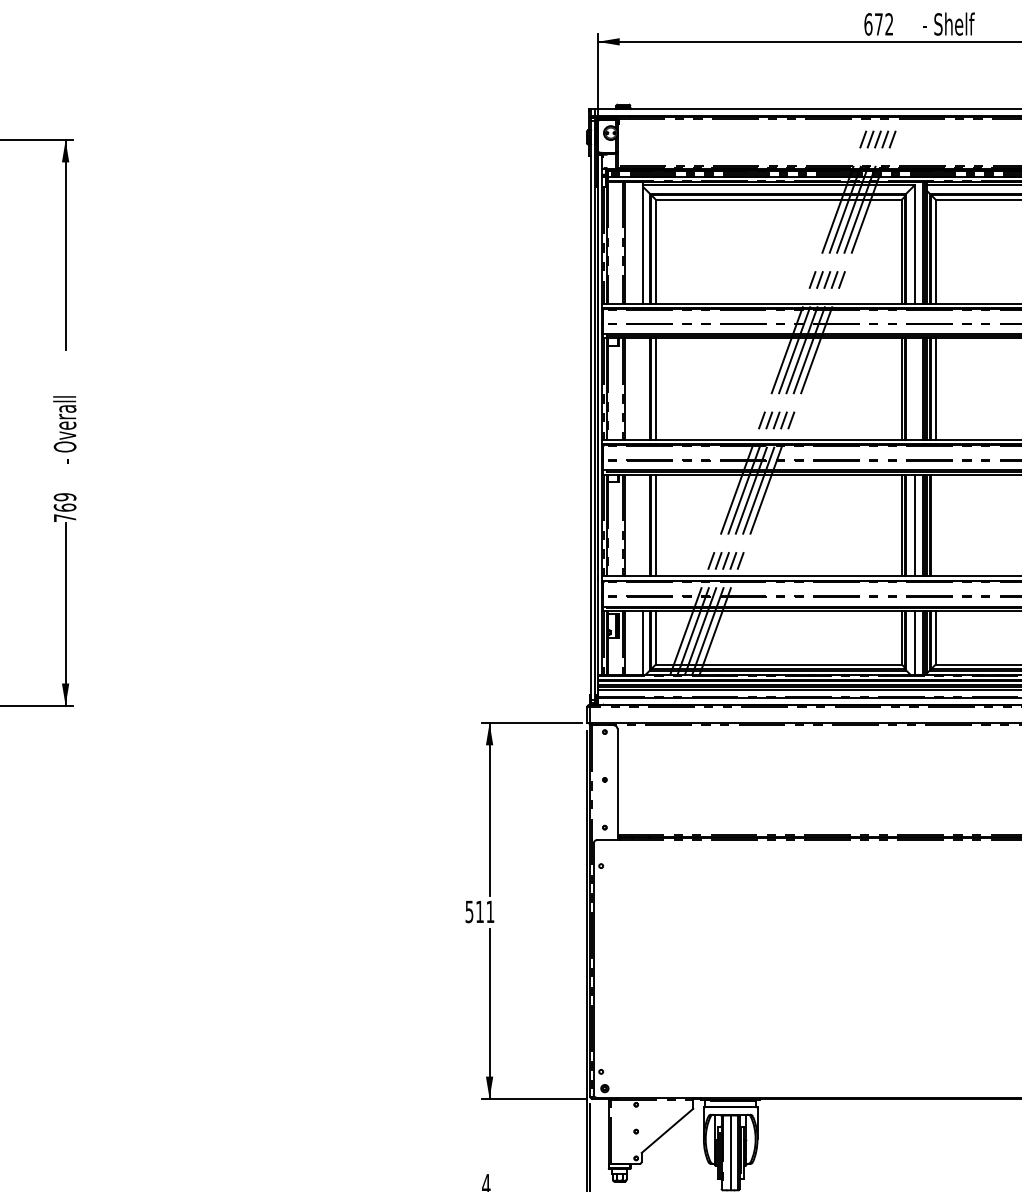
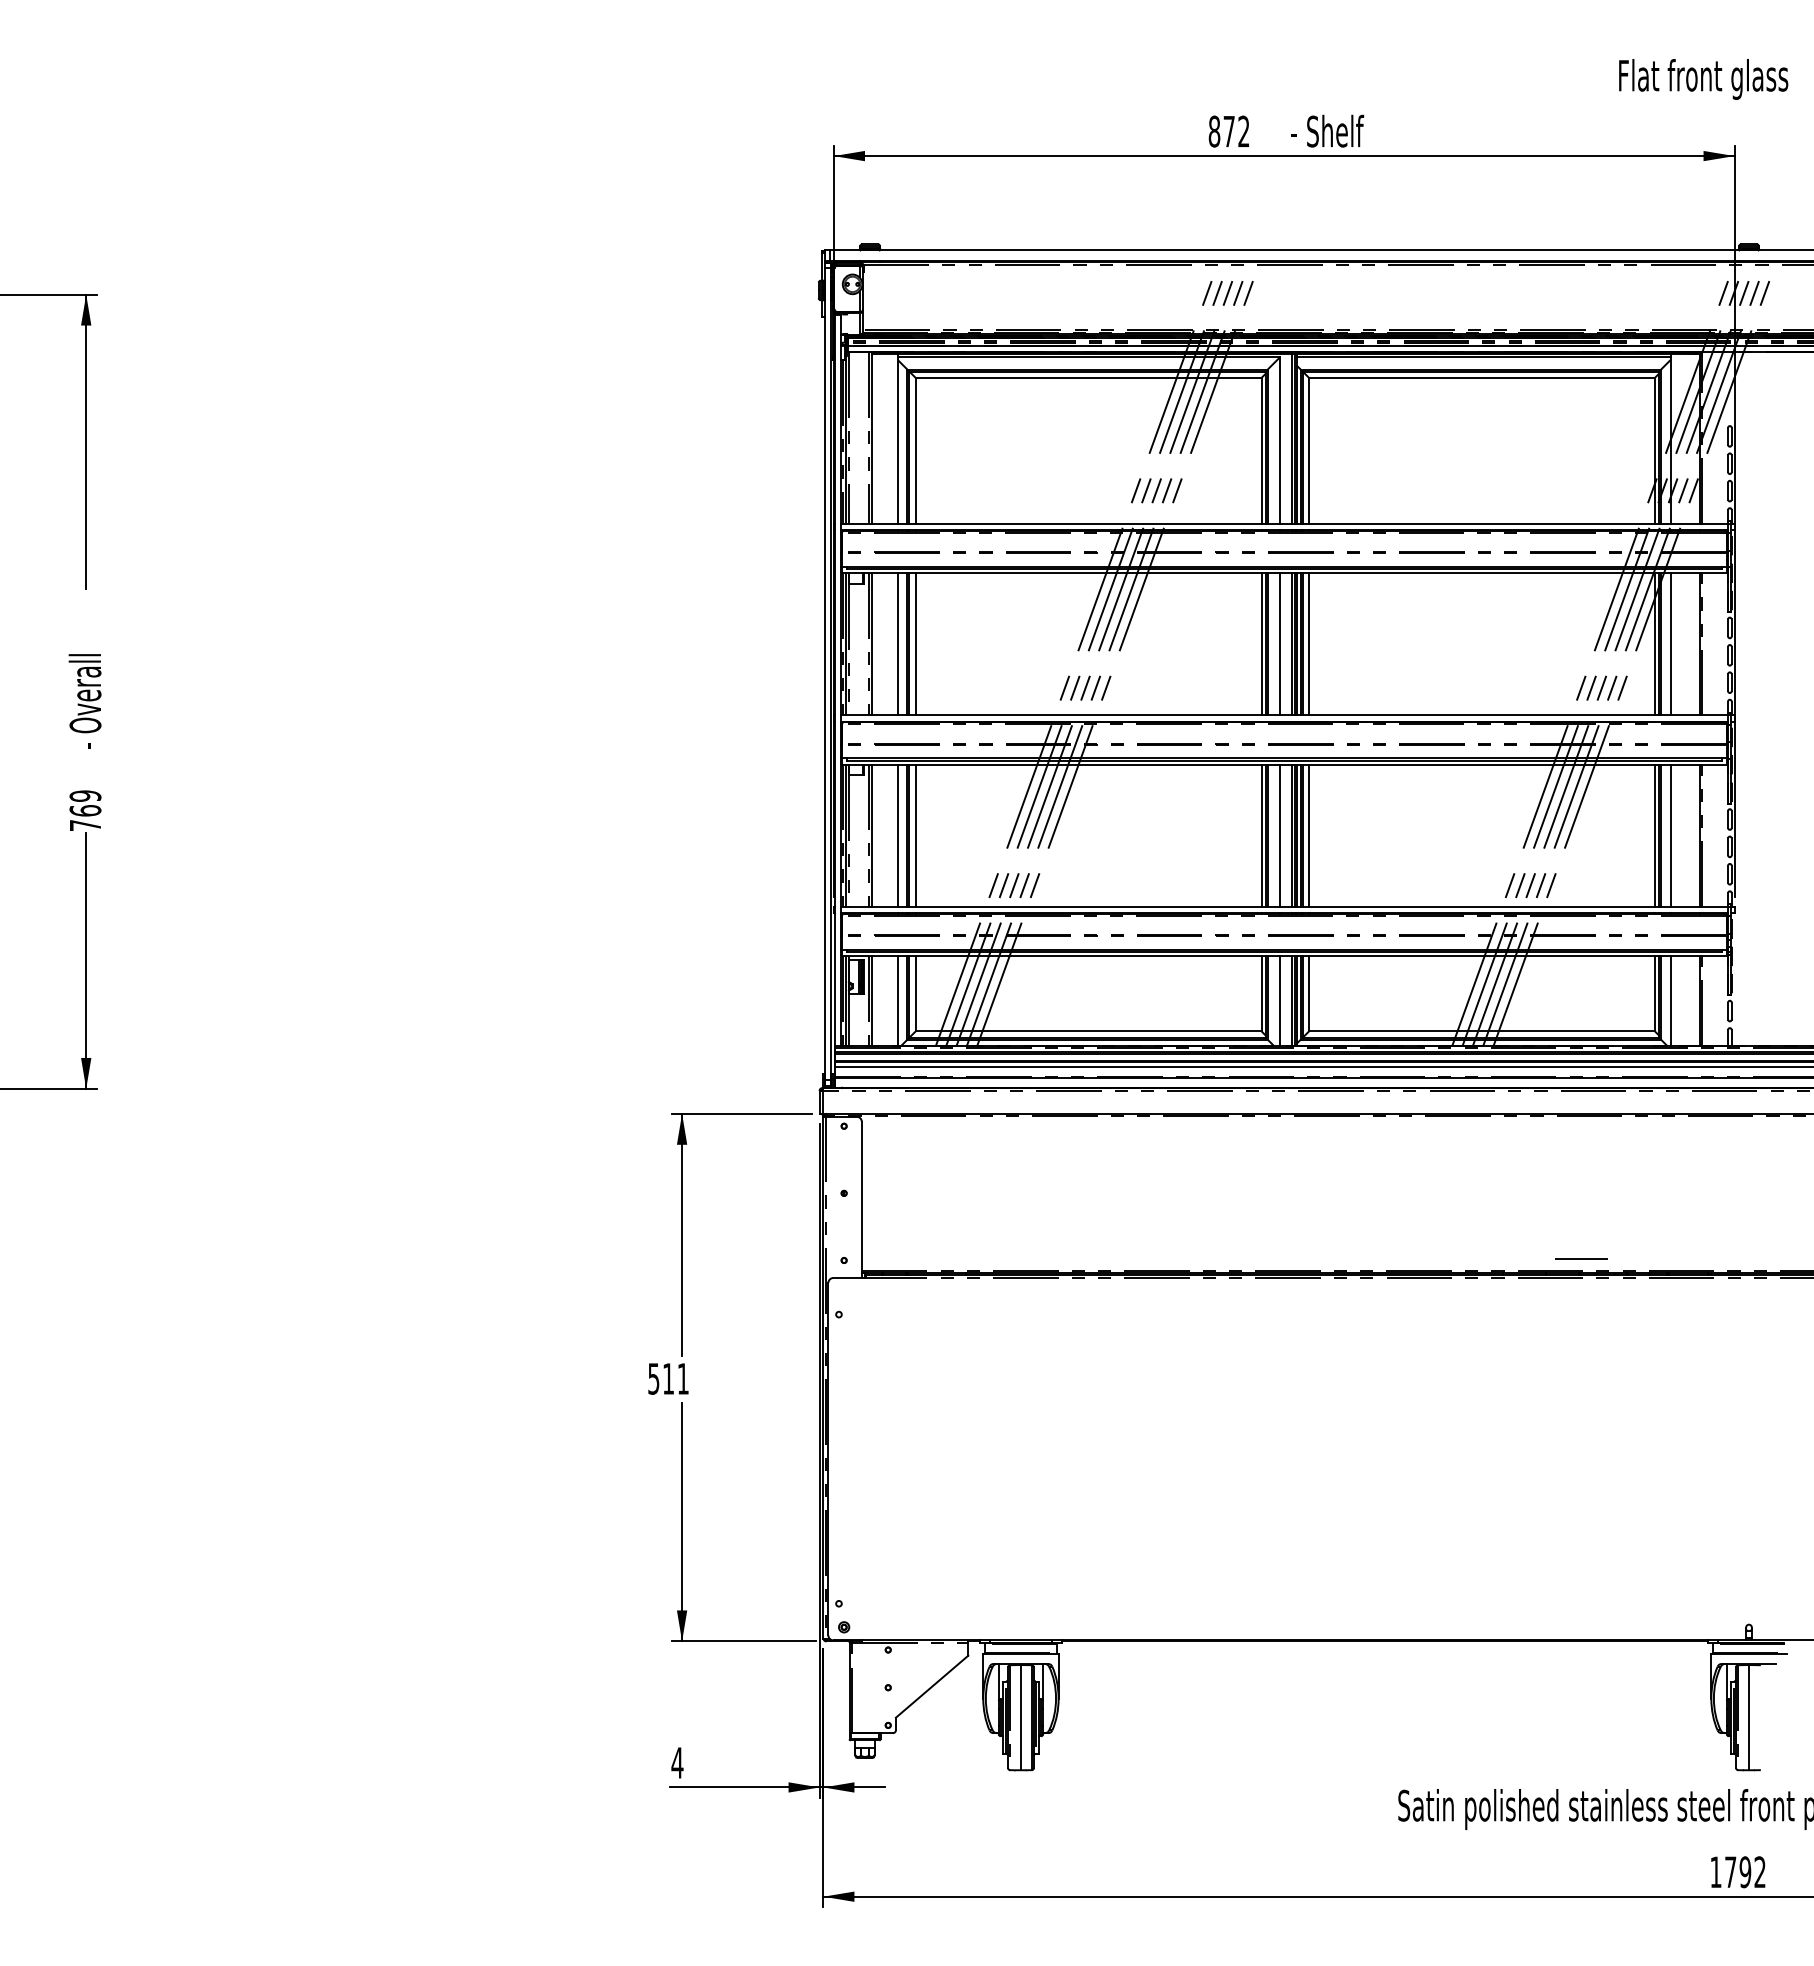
text: (868, 24) -> (1214, 131), 672 -> 872
line: (643, 388) -> (898, 643), added
line: (915, 388) -> (1280, 643), added
line: (643, 525) -> (898, 835), added
line: (935, 525) -> (1308, 835), added

